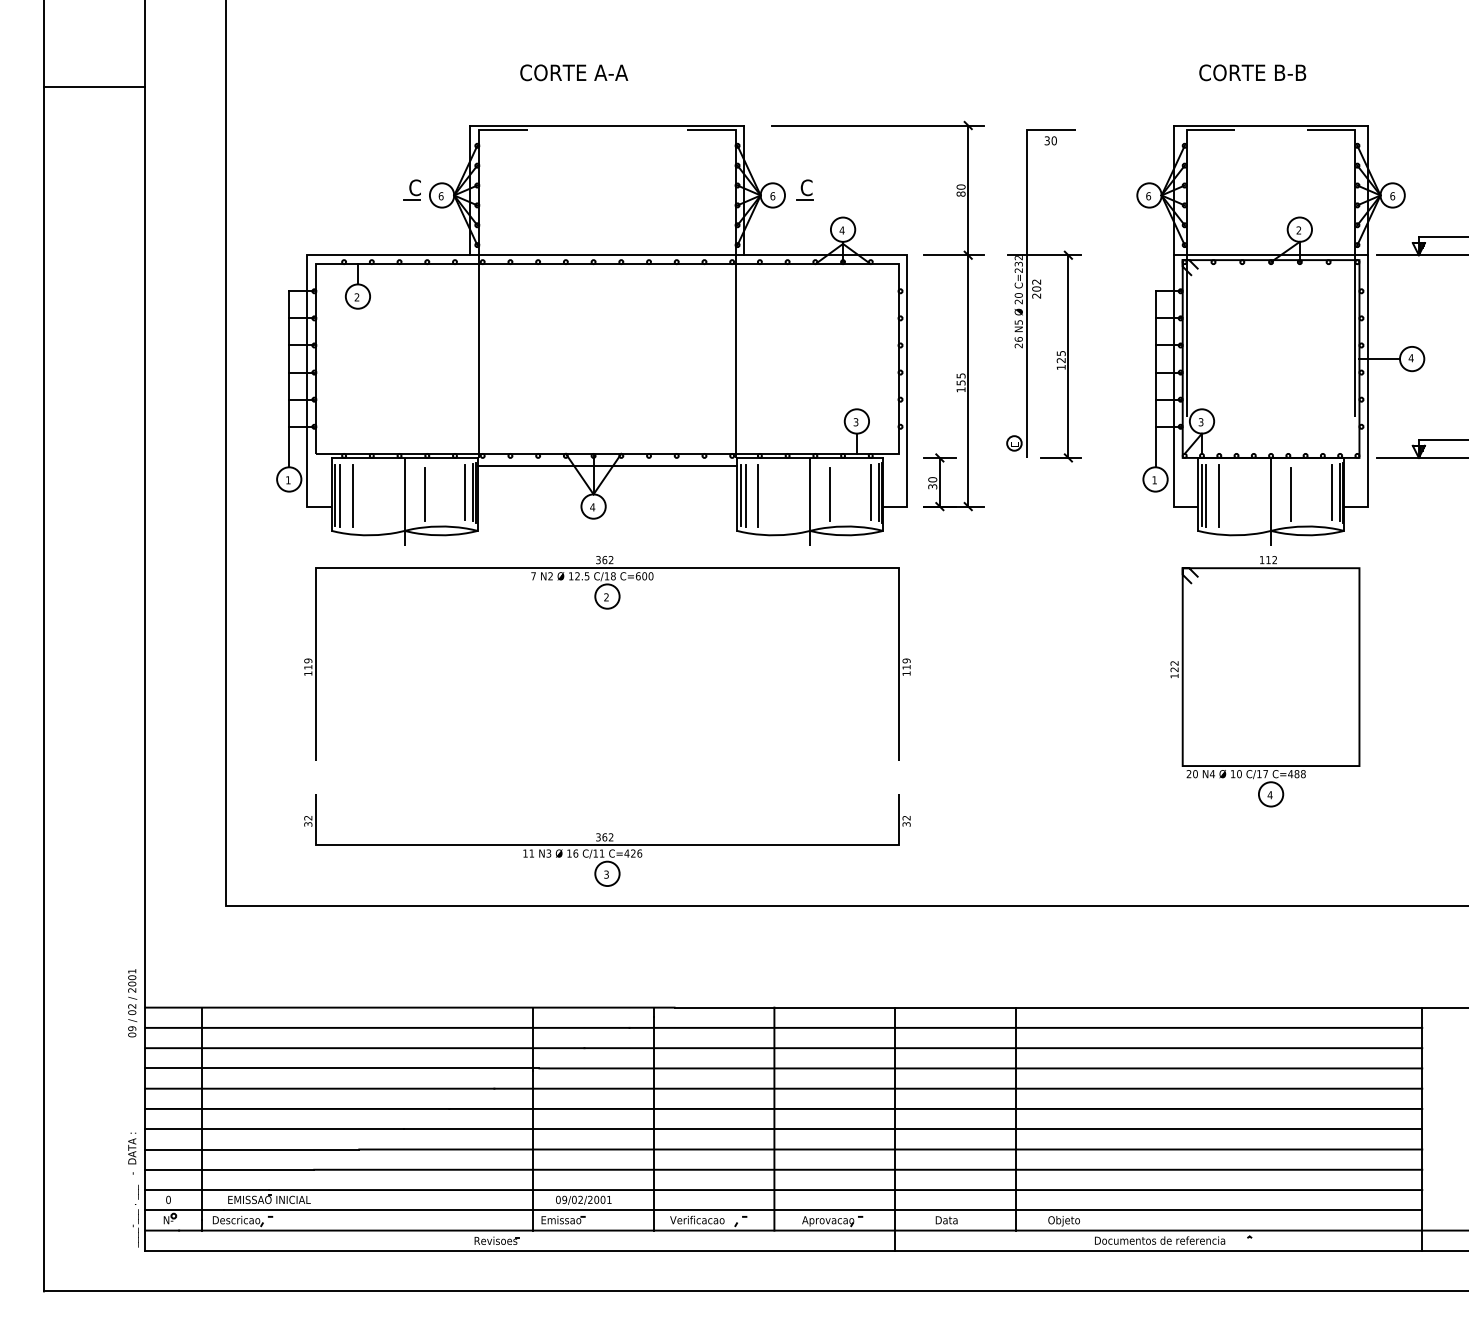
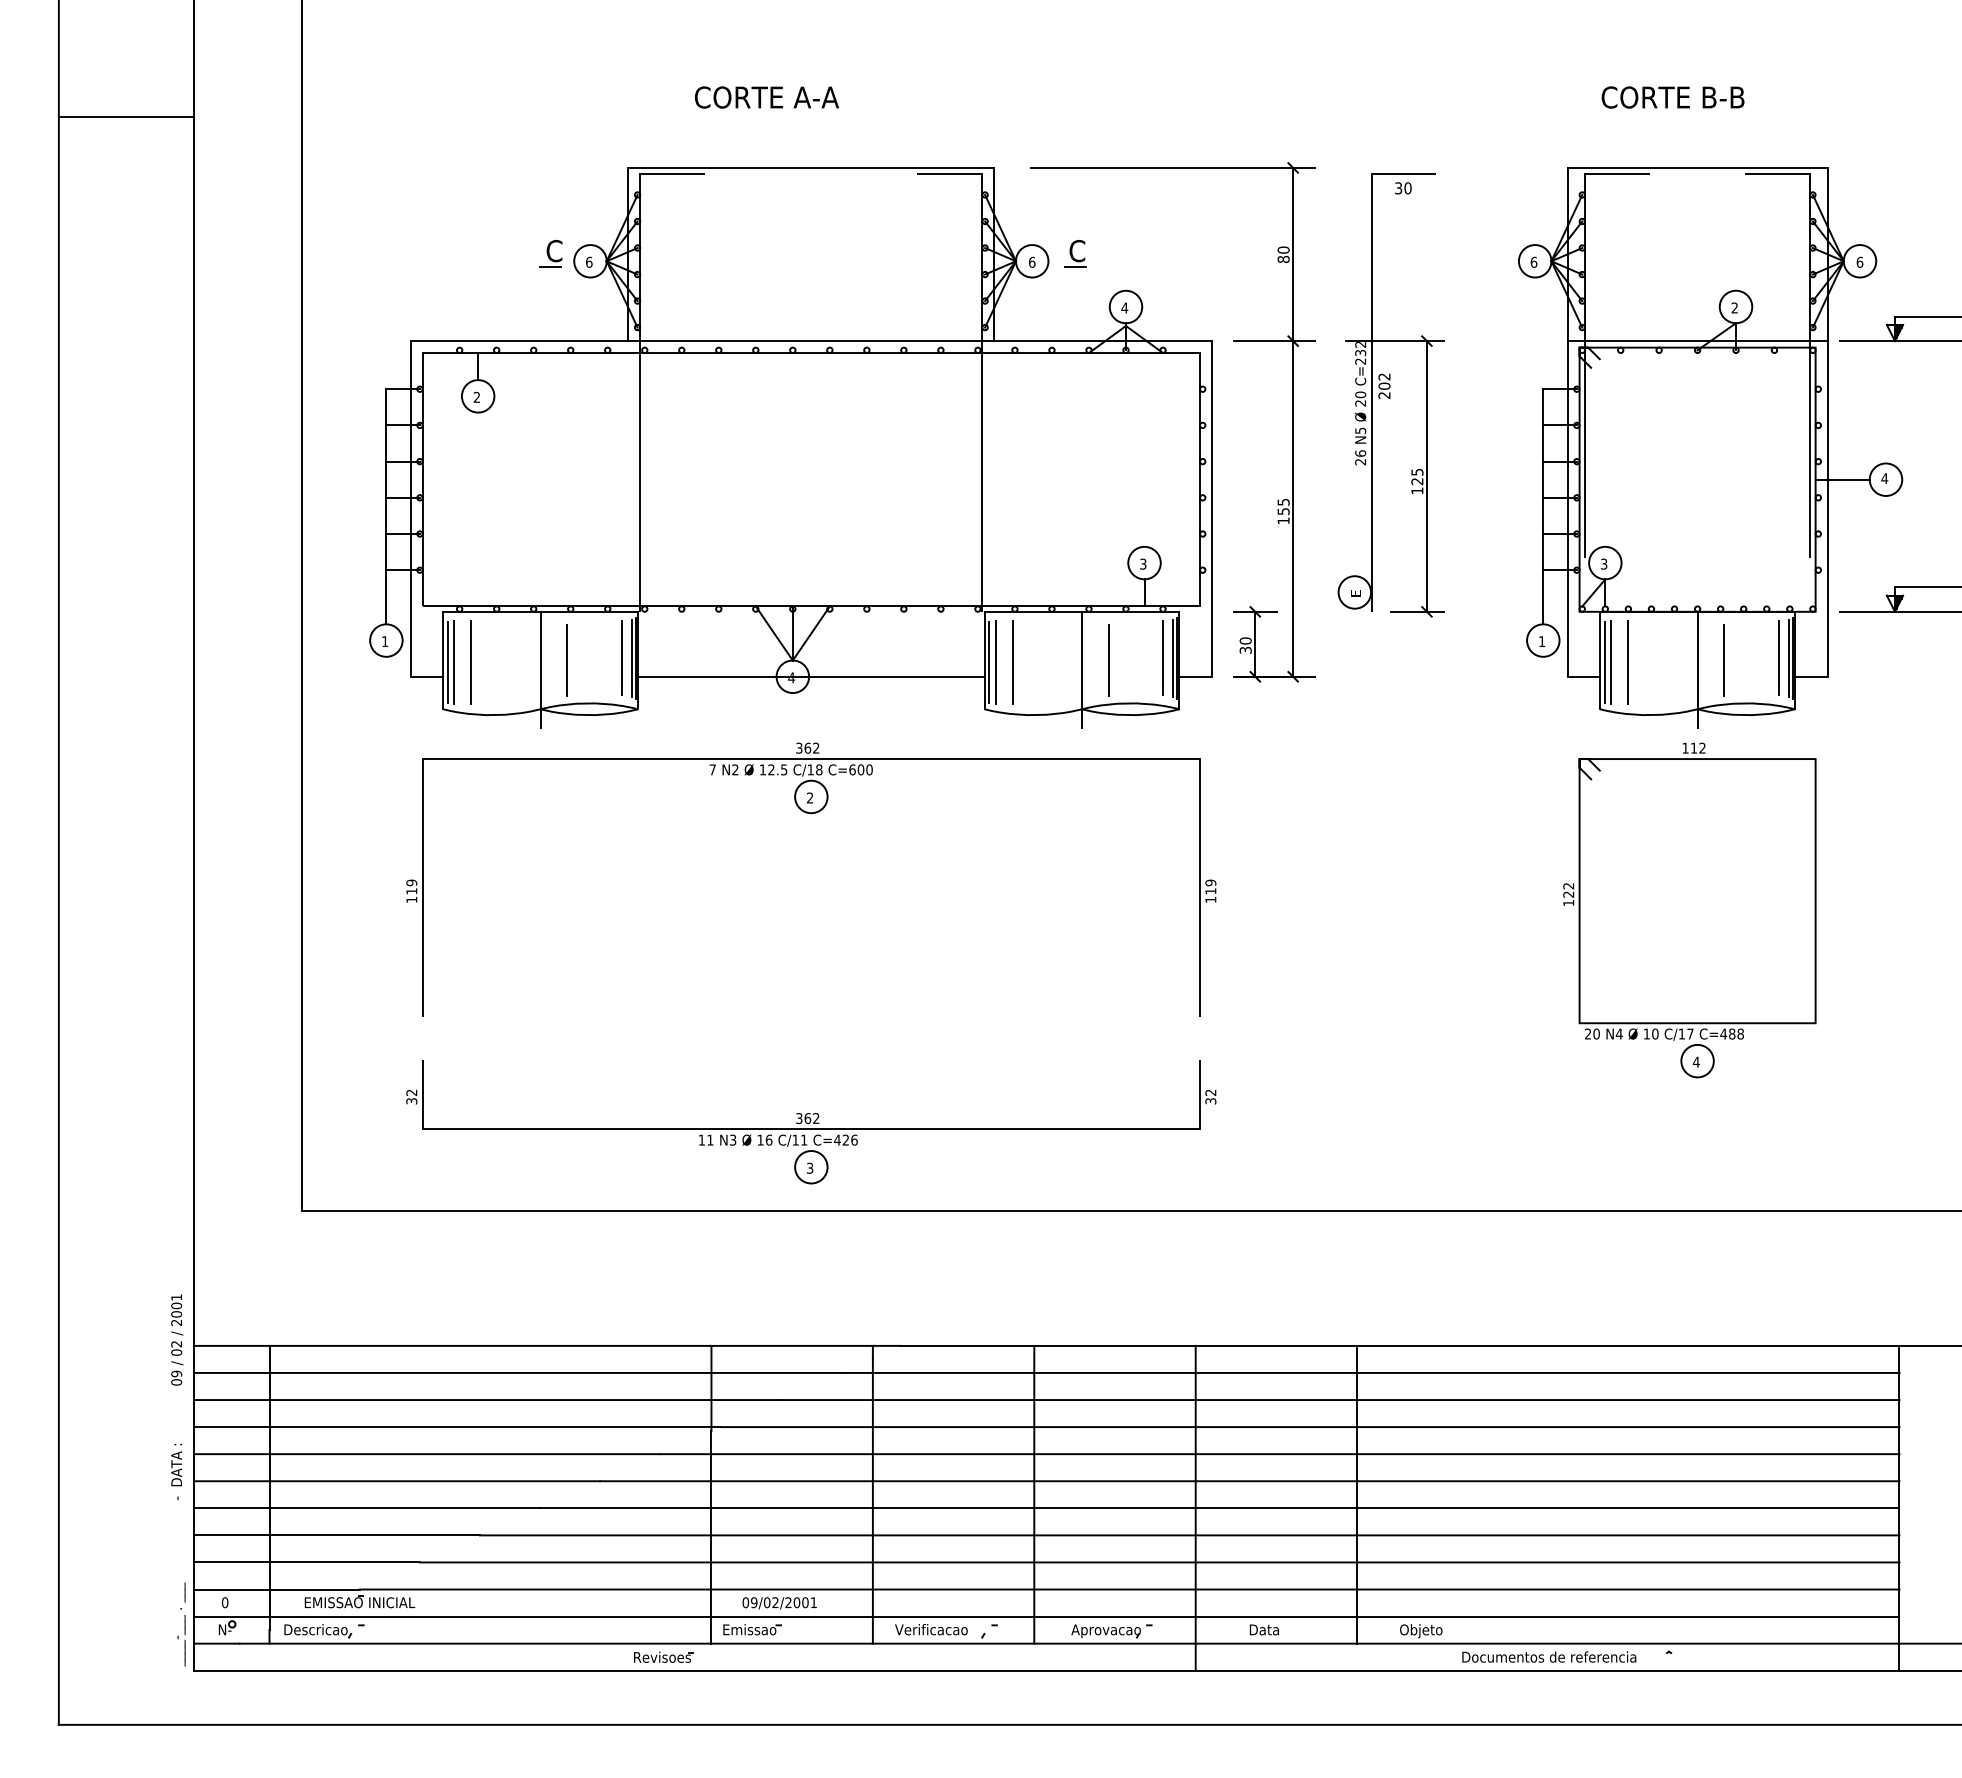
circle: (1014, 443) -> (1354, 592), size x1.67
line: (607, 465) -> (811, 676), moved
text: (132, 1153) -> (176, 1471), moved

